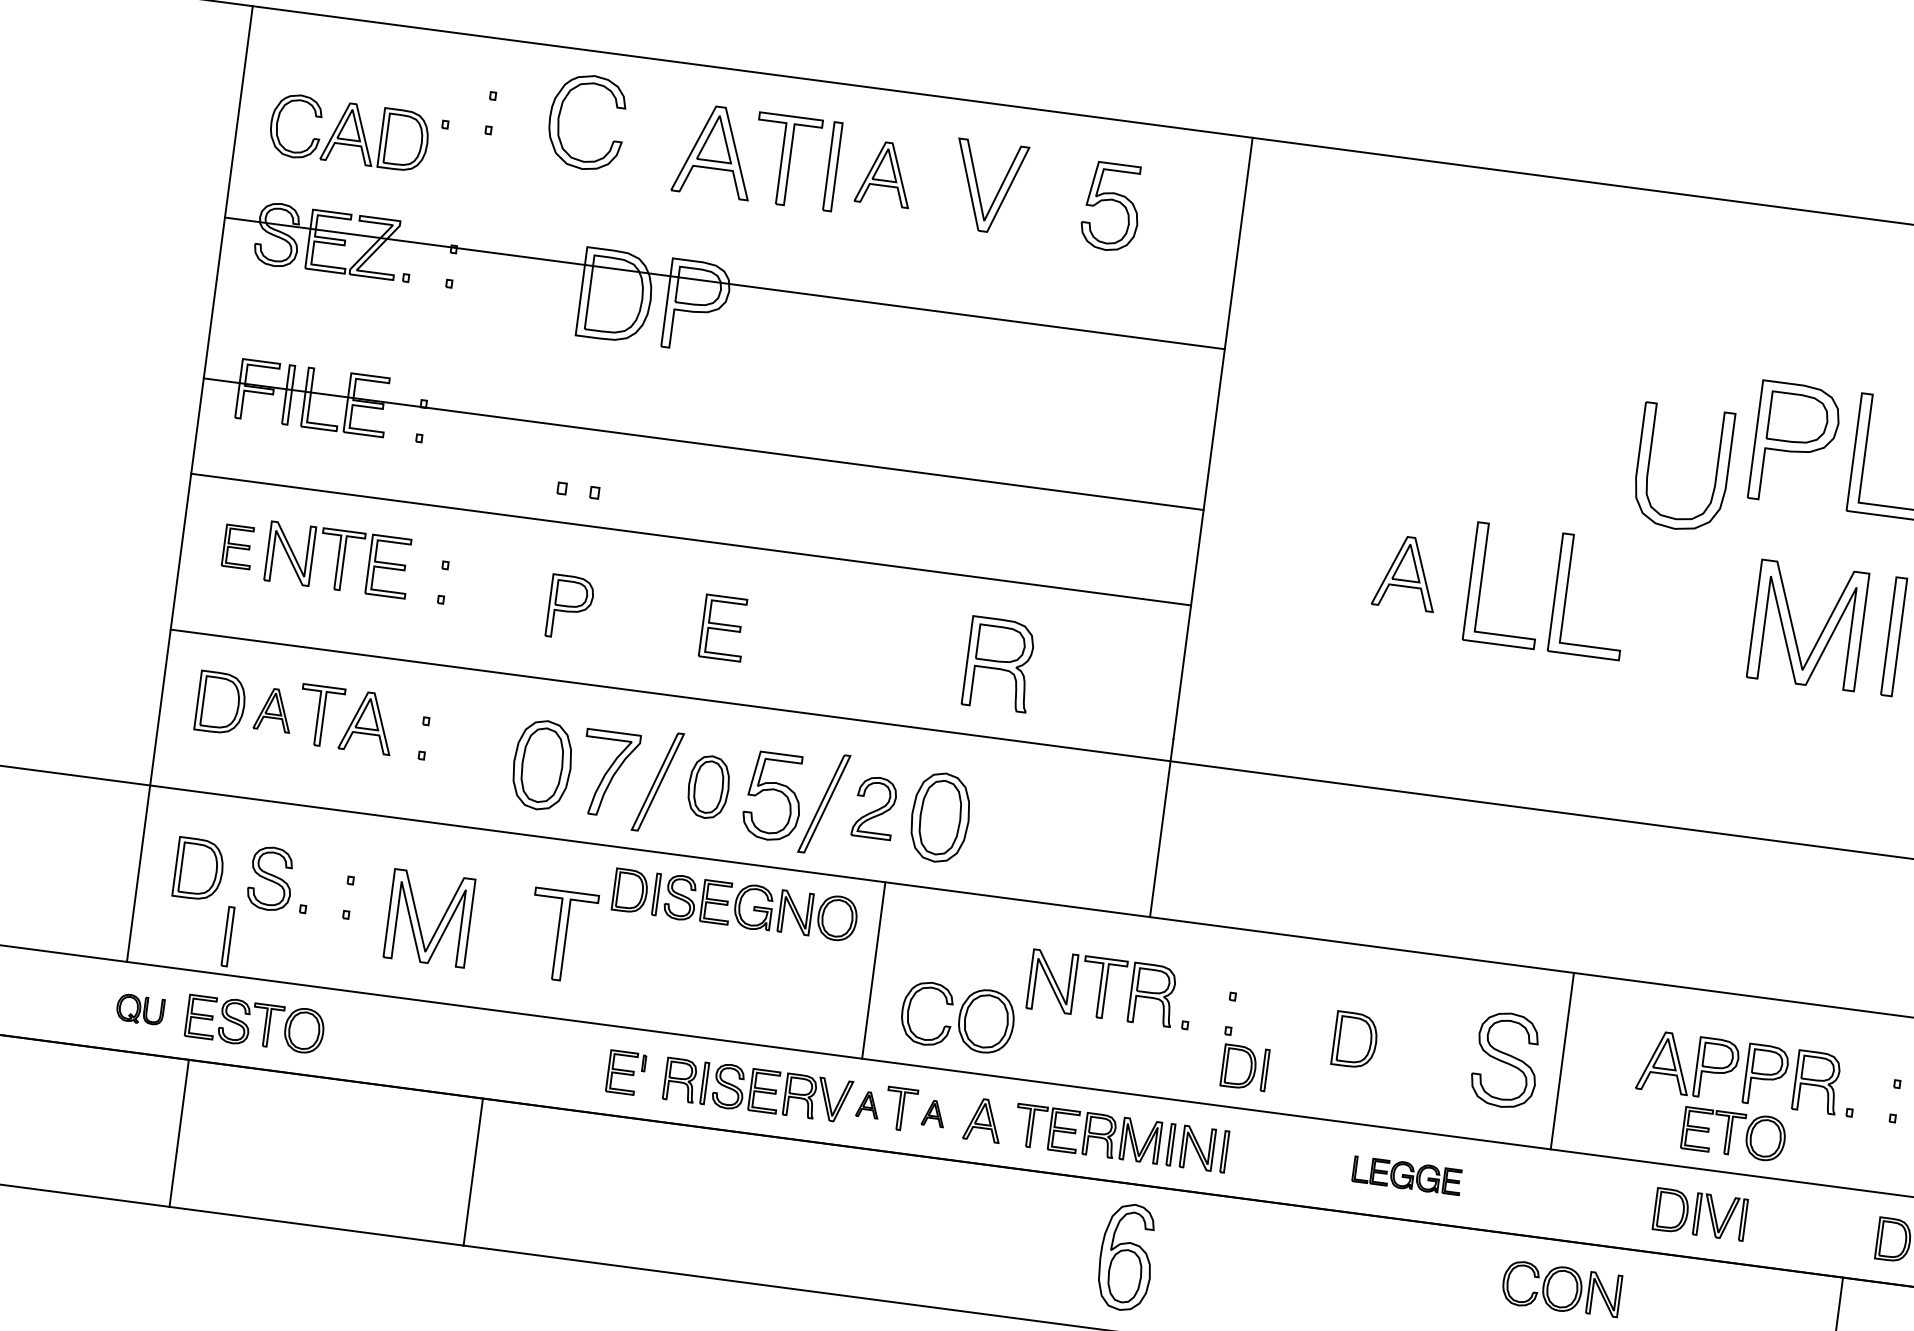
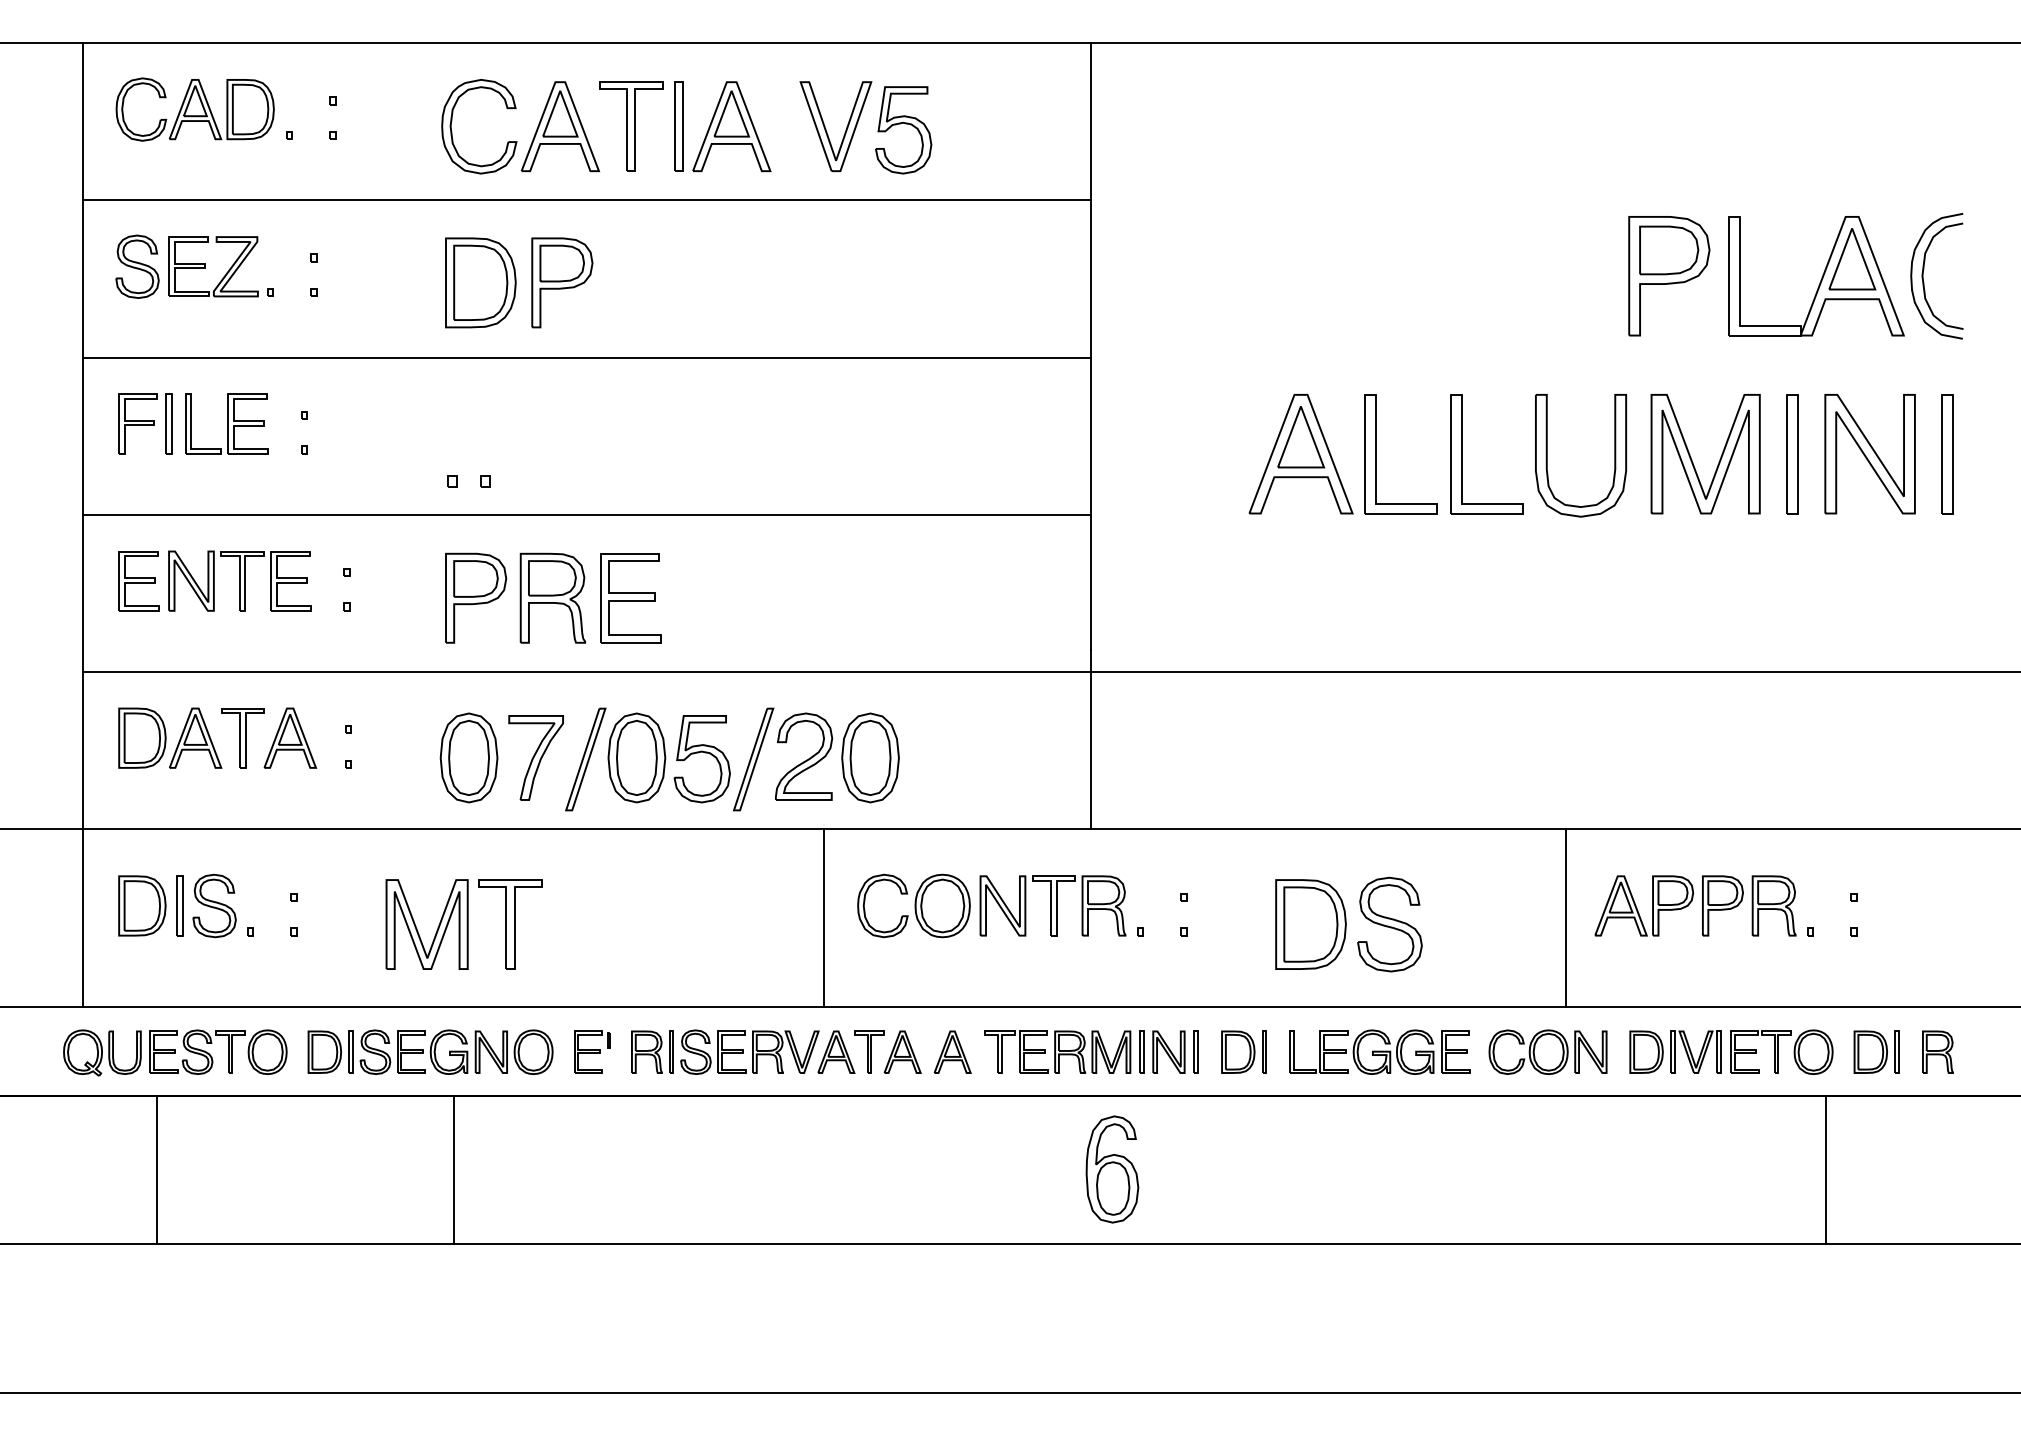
part: (561, 113) -> (452, 121), moved
part: (348, 133) -> (194, 109), moved
part: (884, 173) -> (731, 126), size x1.43
part: (1114, 201) -> (905, 124), moved
line: (724, 283) -> (586, 200), moved
line: (703, 444) -> (586, 357), moved
part: (1716, 472) -> (1614, 455), moved
part: (237, 547) -> (138, 581), size x1.43
part: (1406, 572) -> (1300, 454), size x1.67
part: (570, 607) -> (476, 597), size x1.43
part: (723, 628) -> (630, 598), size x1.43
part: (998, 663) -> (552, 597), moved
part: (273, 709) -> (195, 737), size x1.43
part: (708, 786) -> (636, 757), size x1.43
part: (875, 807) -> (804, 756), size x1.43
part: (735, 904) -> (430, 1051), moved
part: (419, 921) -> (417, 928), moved
part: (227, 936) -> (179, 905), moved
part: (140, 1009) -> (102, 1052), size x1.67
part: (957, 1017) -> (913, 905), moved
part: (1354, 1040) -> (1310, 924), size x1.67
part: (1505, 1060) -> (1389, 924), moved
line: (1561, 1061) -> (1565, 918), moved
part: (1244, 1067) -> (1243, 1051), moved
part: (868, 1104) -> (836, 1051), size x1.67
part: (933, 1112) -> (902, 1051), size x1.67
part: (1733, 1133) -> (1781, 1051), moved
part: (1406, 1175) -> (1379, 1051), size x1.67
part: (1561, 1288) -> (1547, 1051), moved

